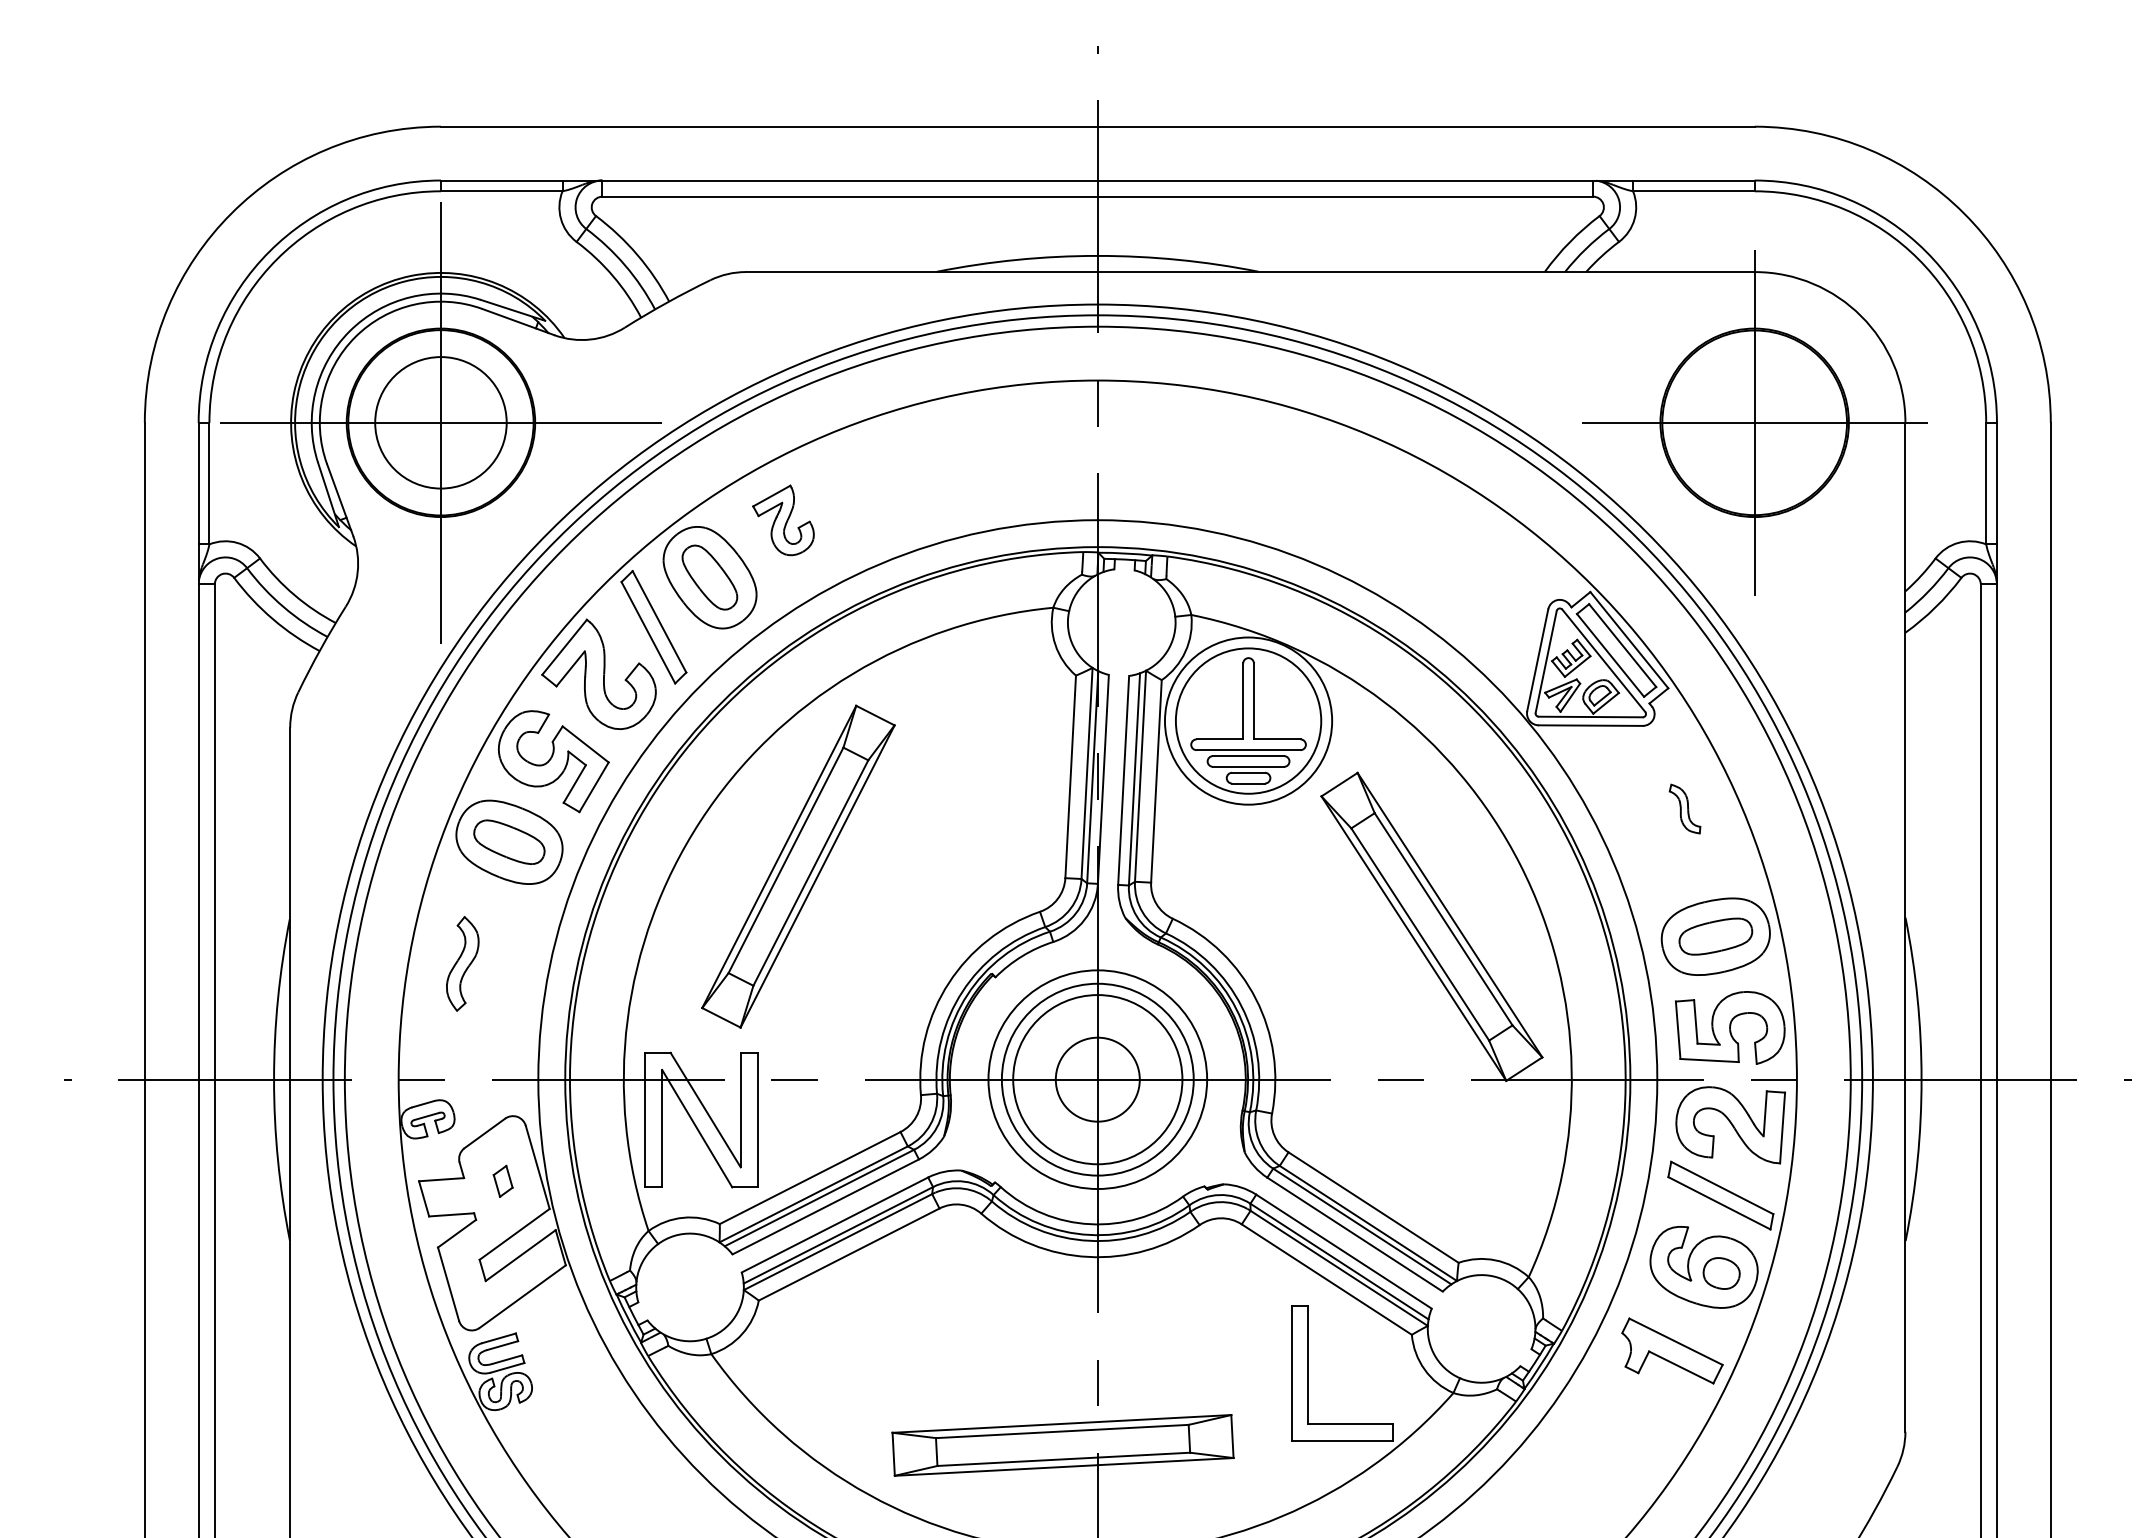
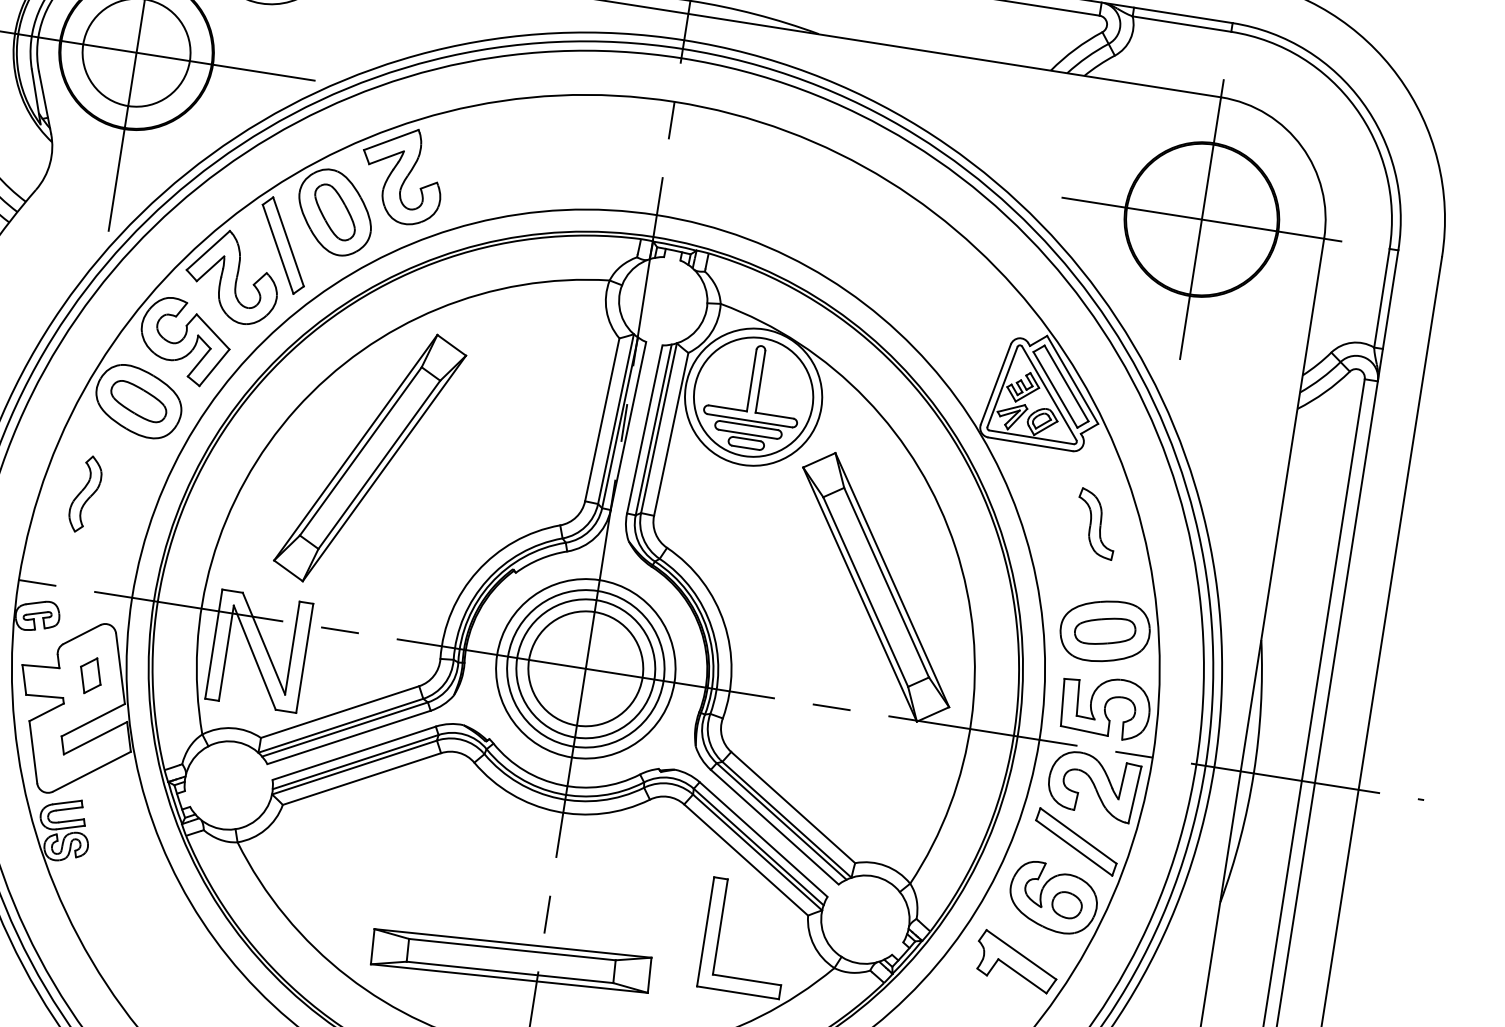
part: (783, 520) -> (401, 175), size x1.67
part: (1684, 808) -> (1096, 523), size x1.67
circle: (1097, 1079) -> (585, 668), size x1.67
part: (502, 1181) -> (90, 675), size x1.43

